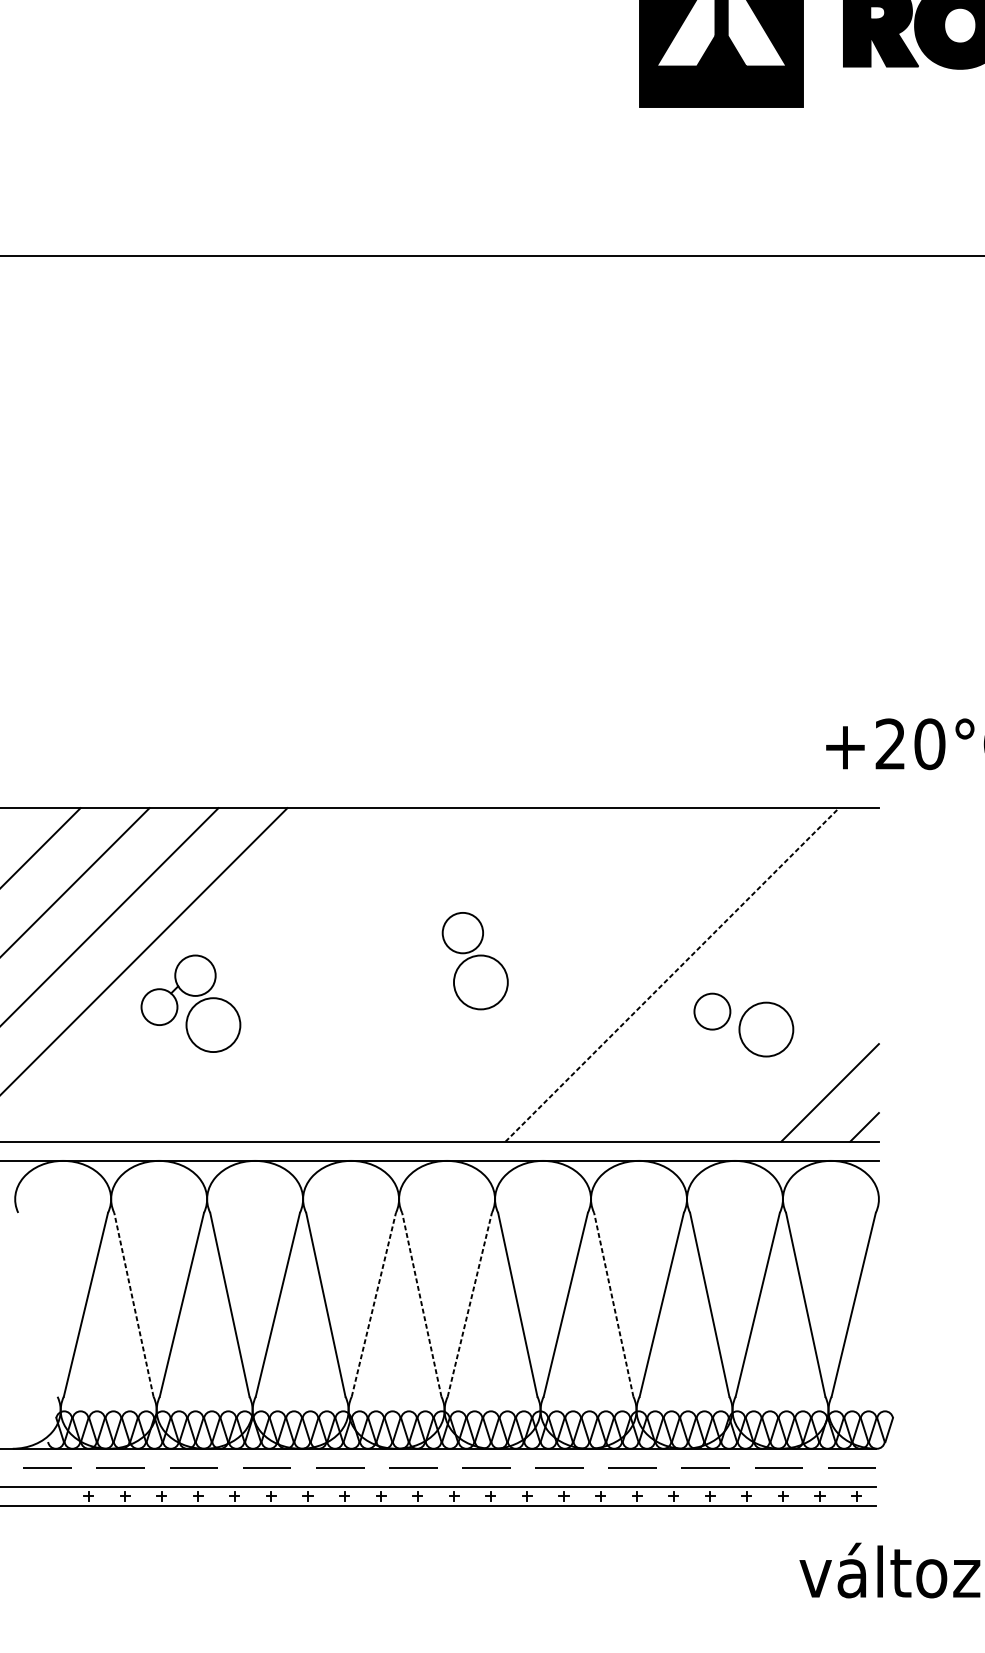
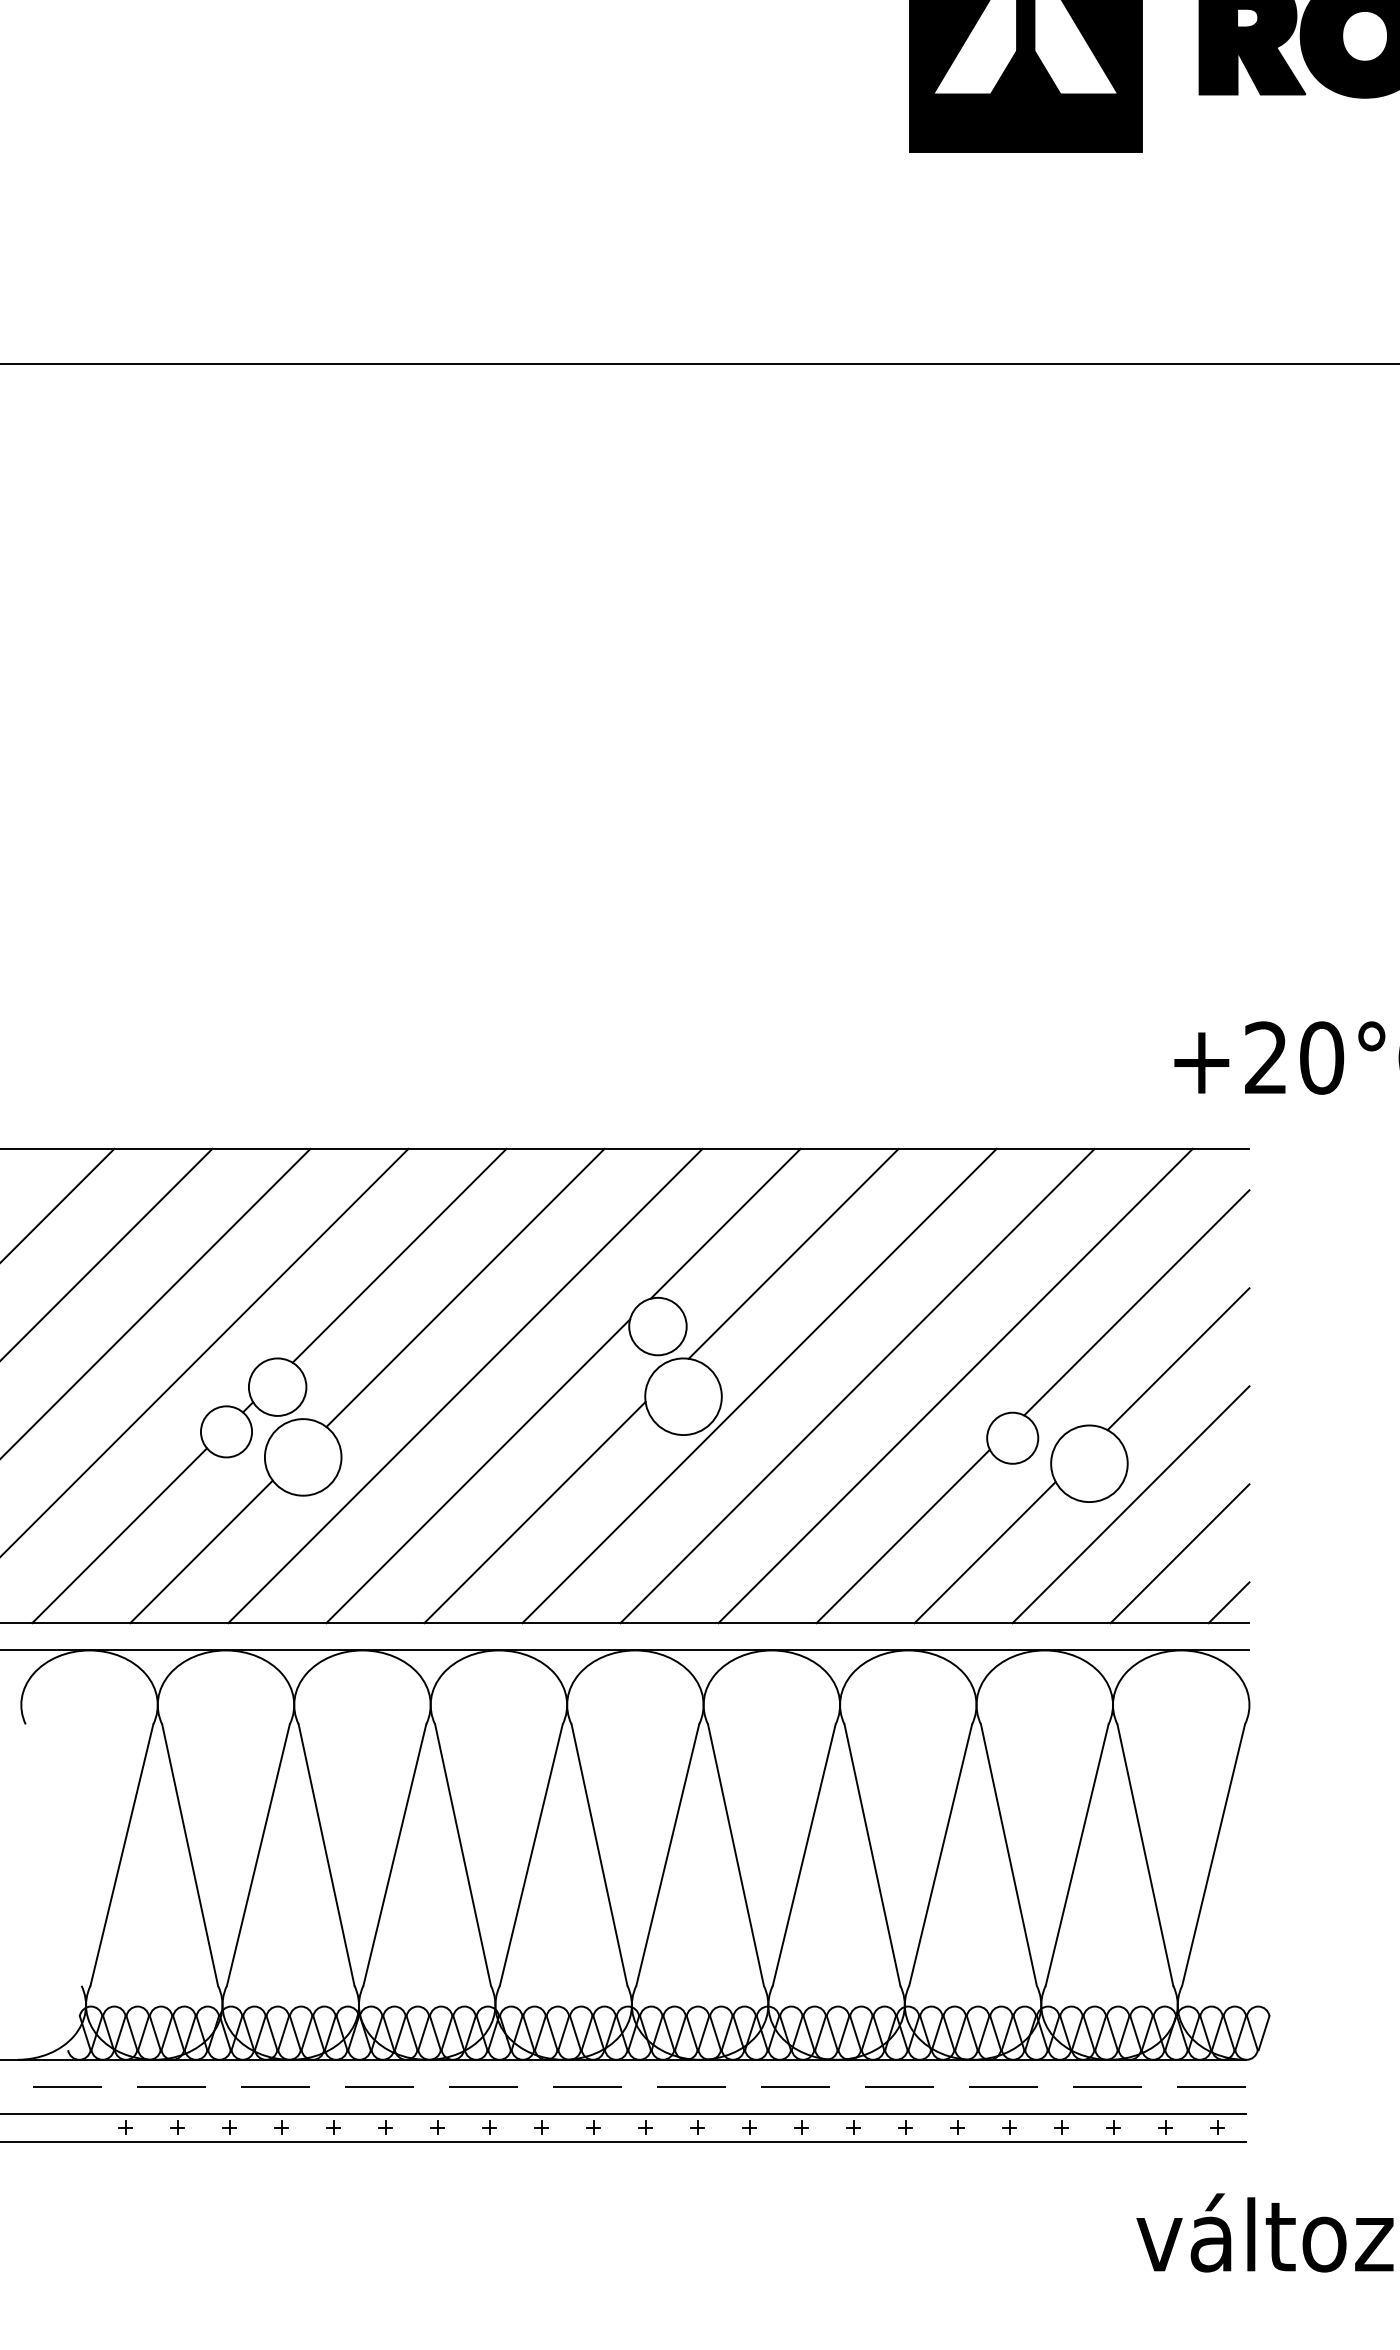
line: (510, 860) -> (725, 1223), added
line: (558, 881) -> (793, 1253), added
line: (281, 883) -> (399, 1255), added
line: (327, 905) -> (465, 1287), added
line: (799, 916) -> (1136, 1302), added
line: (829, 956) -> (1178, 1359), added
line: (327, 974) -> (465, 1385), added
line: (534, 974) -> (759, 1385), added
line: (603, 974) -> (857, 1385), added
line: (672, 974) -> (955, 1385), dashed -> solid
line: (336, 1035) -> (478, 1471), added
line: (795, 1058) -> (1130, 1504), added
line: (376, 1063) -> (534, 1512), added
line: (84, 1080) -> (119, 1535), added
line: (634, 1080) -> (902, 1536), added
line: (141, 1091) -> (201, 1551), added
line: (692, 1091) -> (984, 1552), added
line: (373, 1304) -> (531, 1854), dashed -> solid
line: (469, 1304) -> (667, 1854), dashed -> solid
line: (134, 1305) -> (190, 1855), dashed -> solid
line: (421, 1305) -> (599, 1855), dashed -> solid
line: (613, 1305) -> (872, 1855), dashed -> solid

